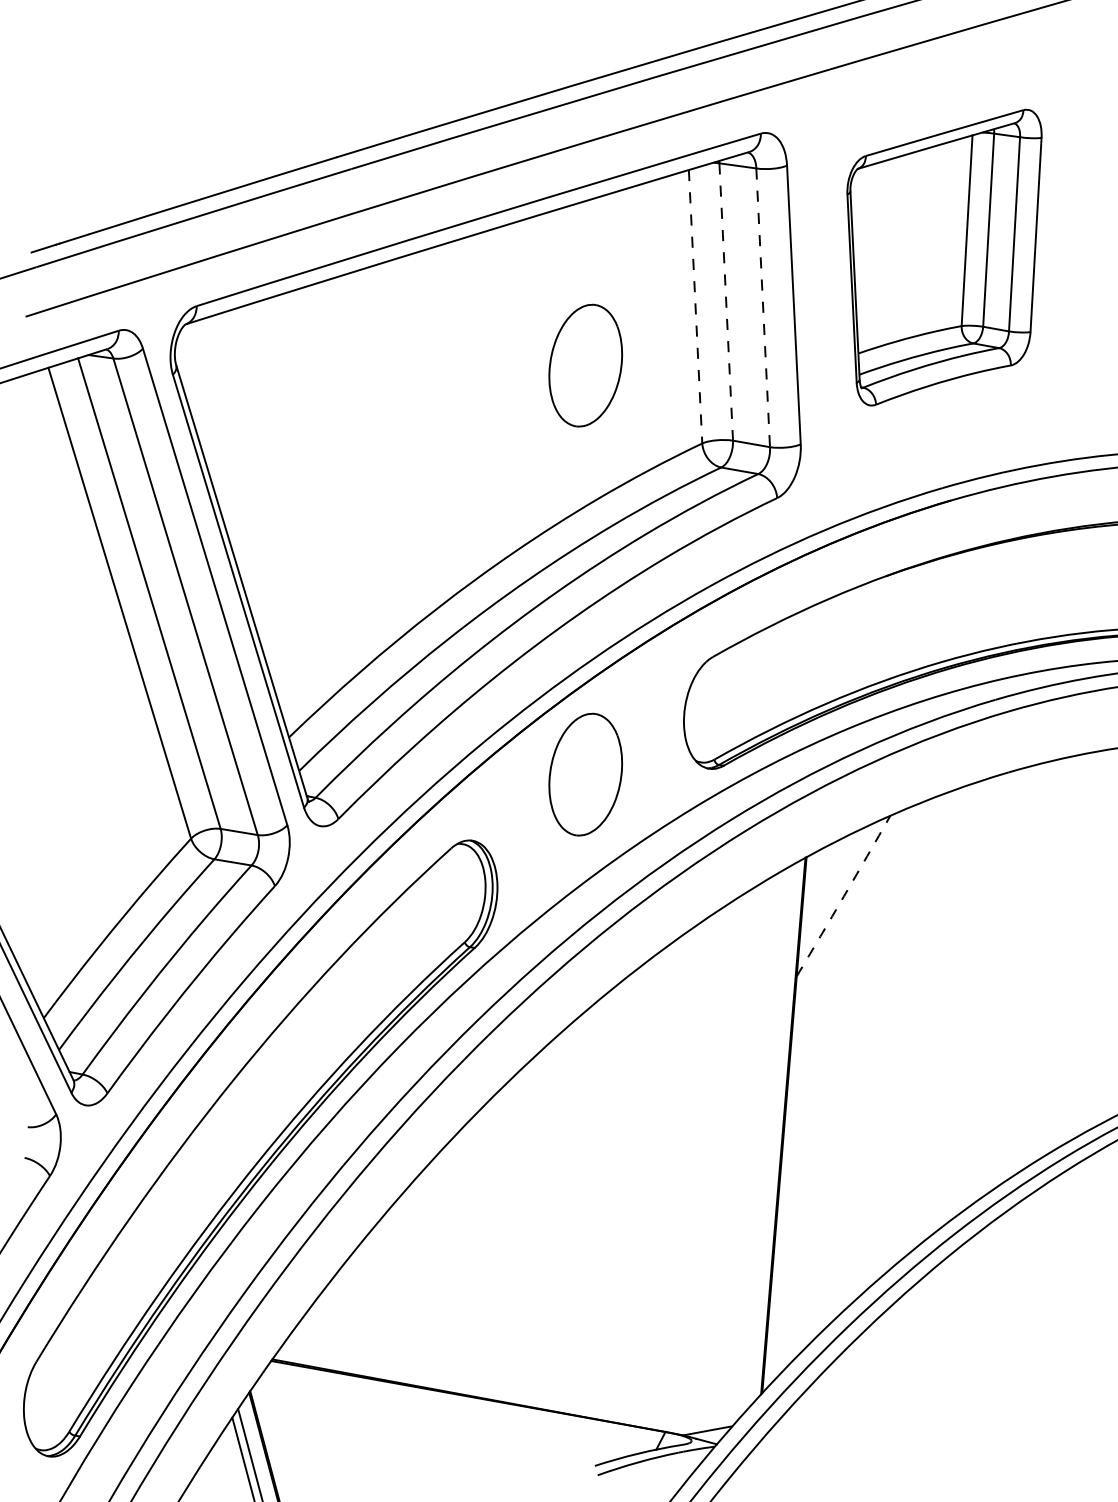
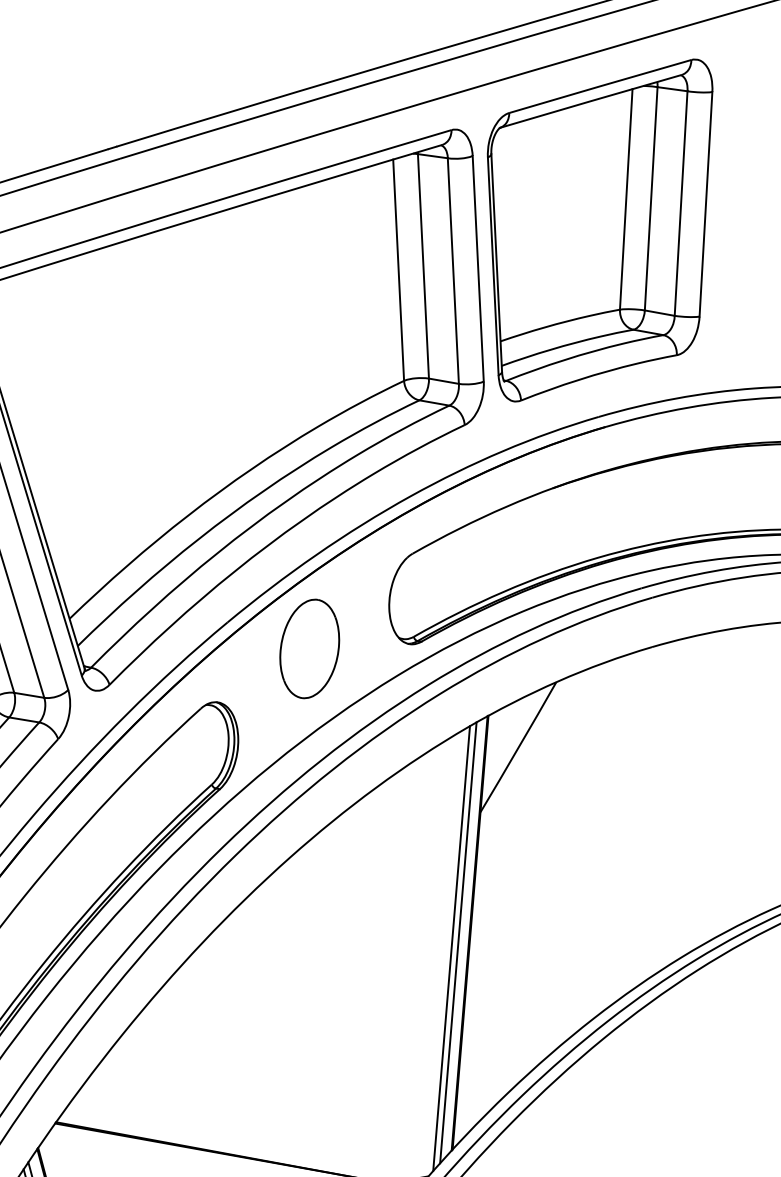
part: (944, 257) -> (600, 230), size x1.43
line: (726, 302) -> (423, 266), dashed -> solid
line: (695, 306) -> (398, 270), dashed -> solid
line: (763, 307) -> (453, 270), dashed -> solid
part: (585, 365) -> (309, 317), removed
arc: (843, 896) -> (518, 747), dashed -> solid
line: (768, 1137) -> (457, 942), added
line: (760, 1144) -> (451, 948), added

